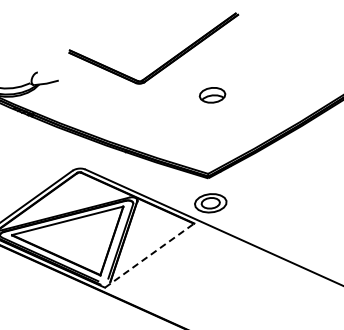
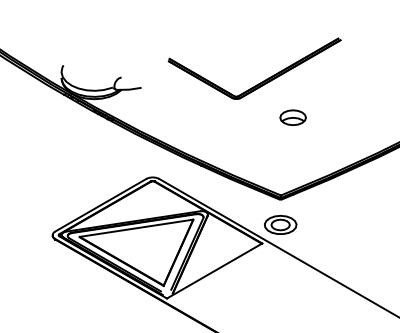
part: (163, 63) -> (261, 81), moved
line: (150, 255) -> (215, 270), dashed -> solid

